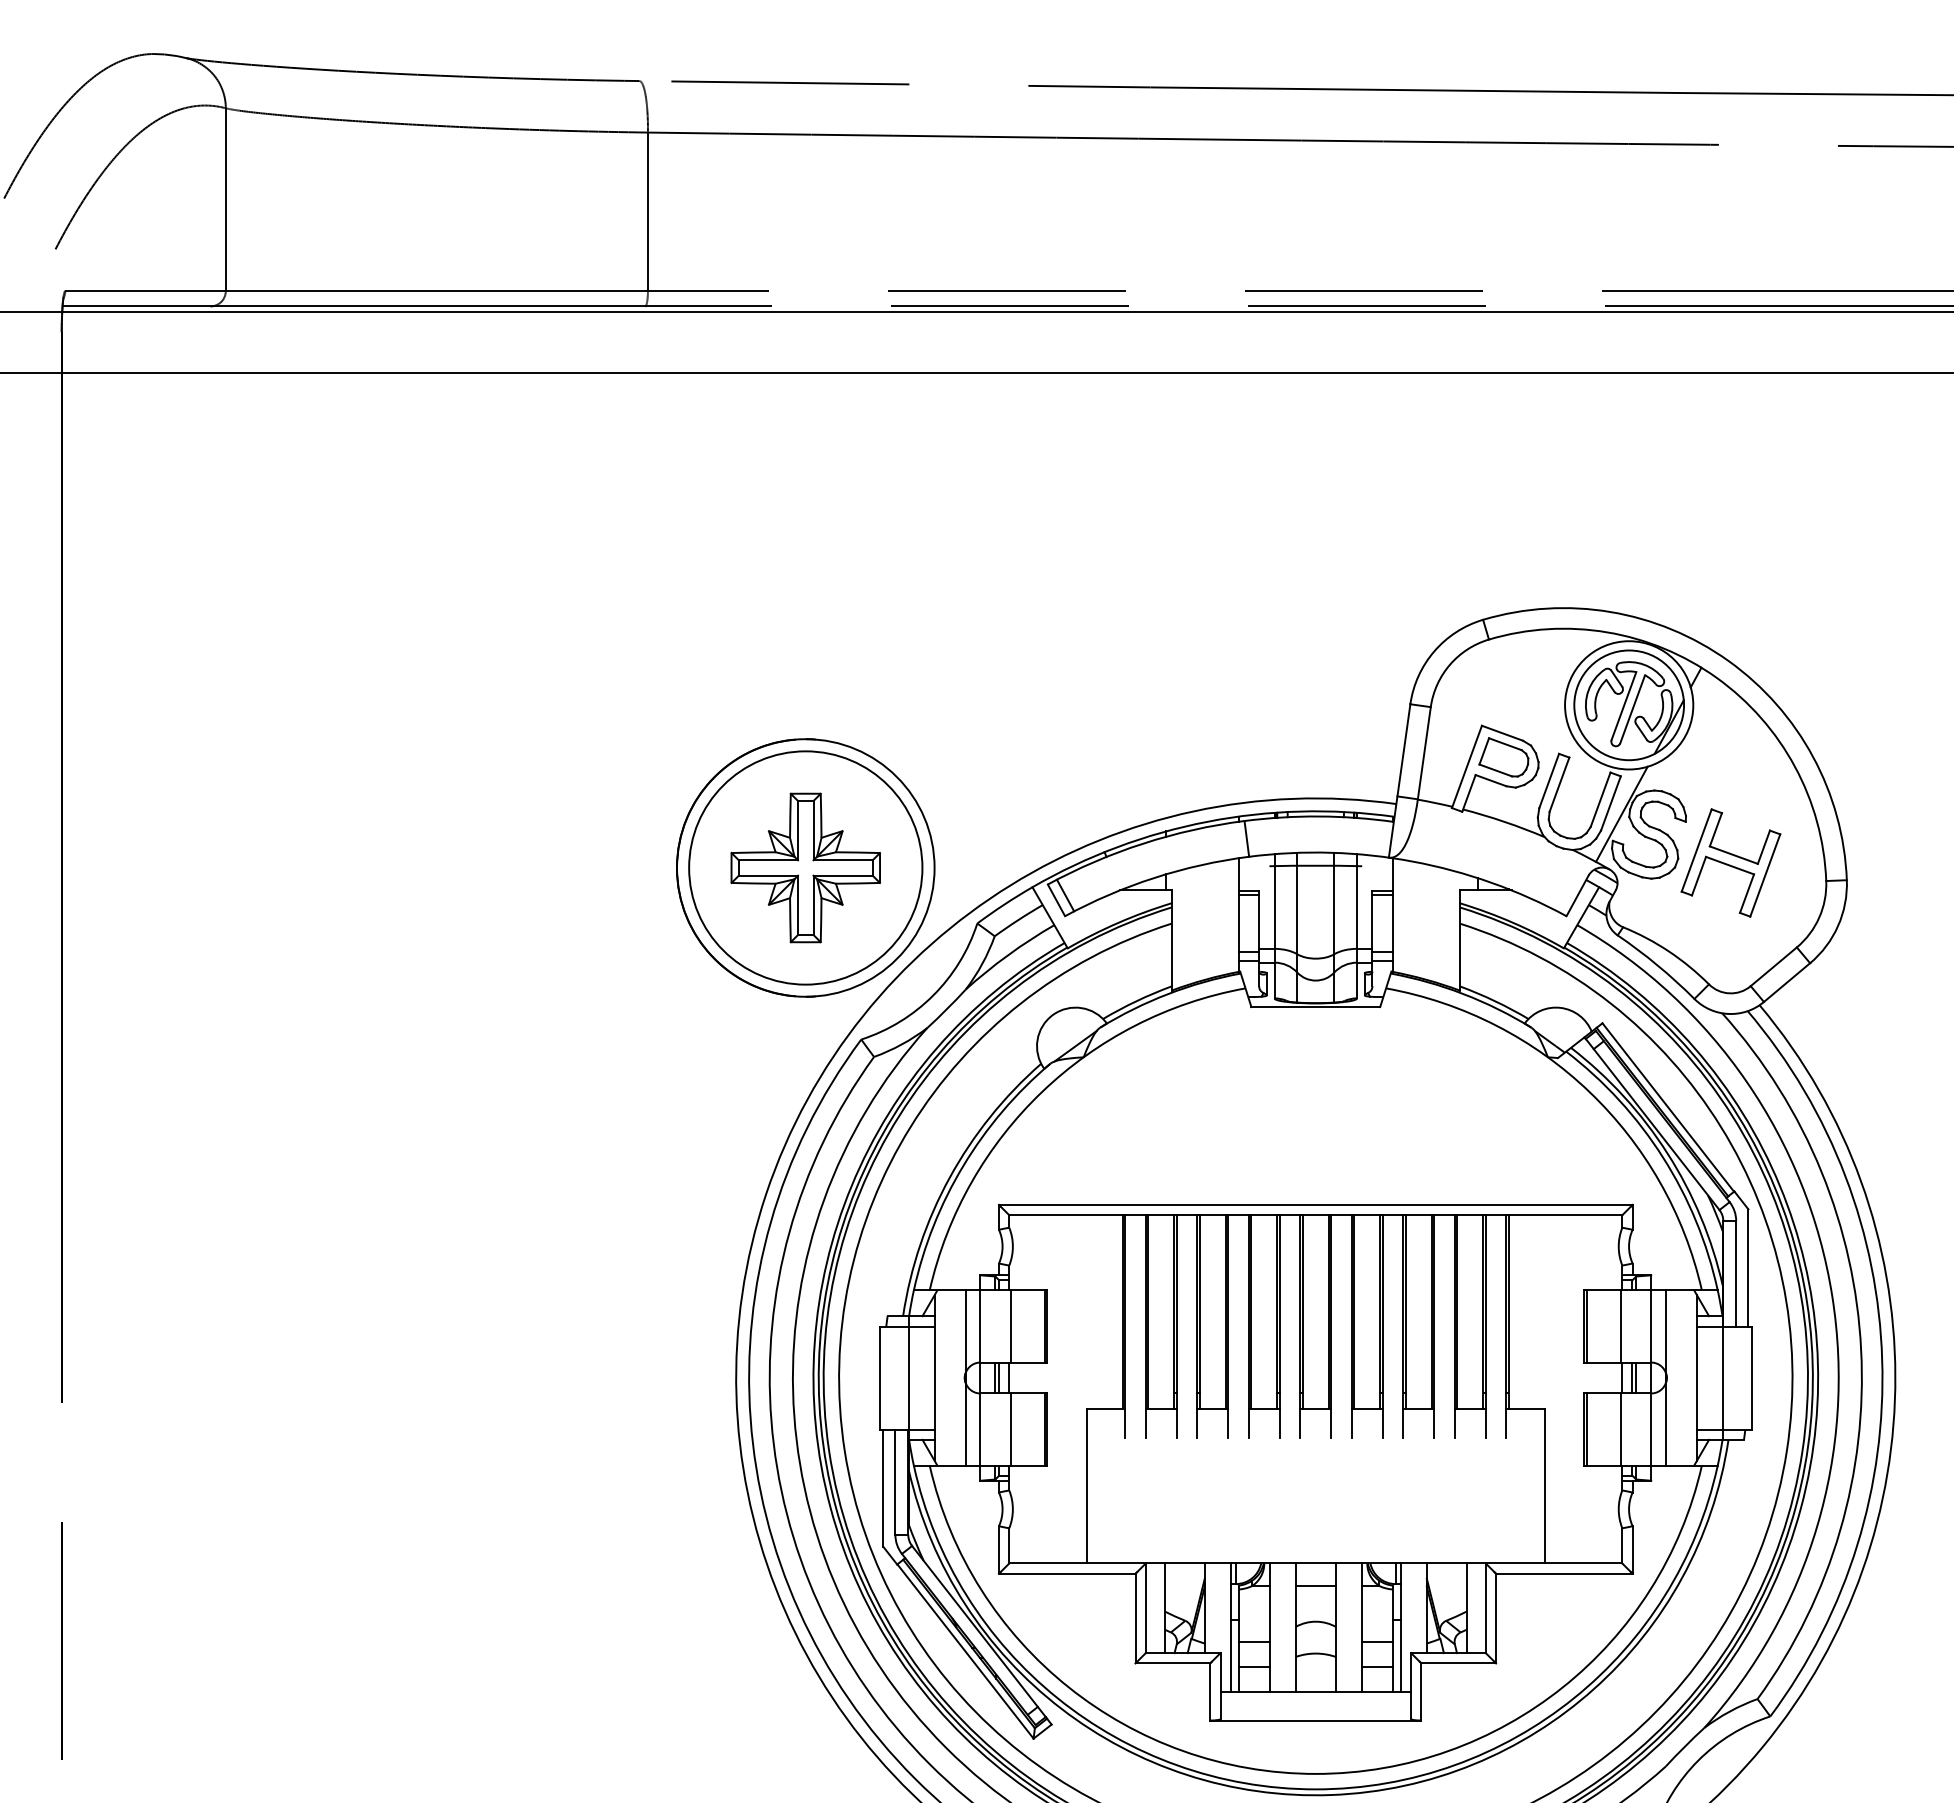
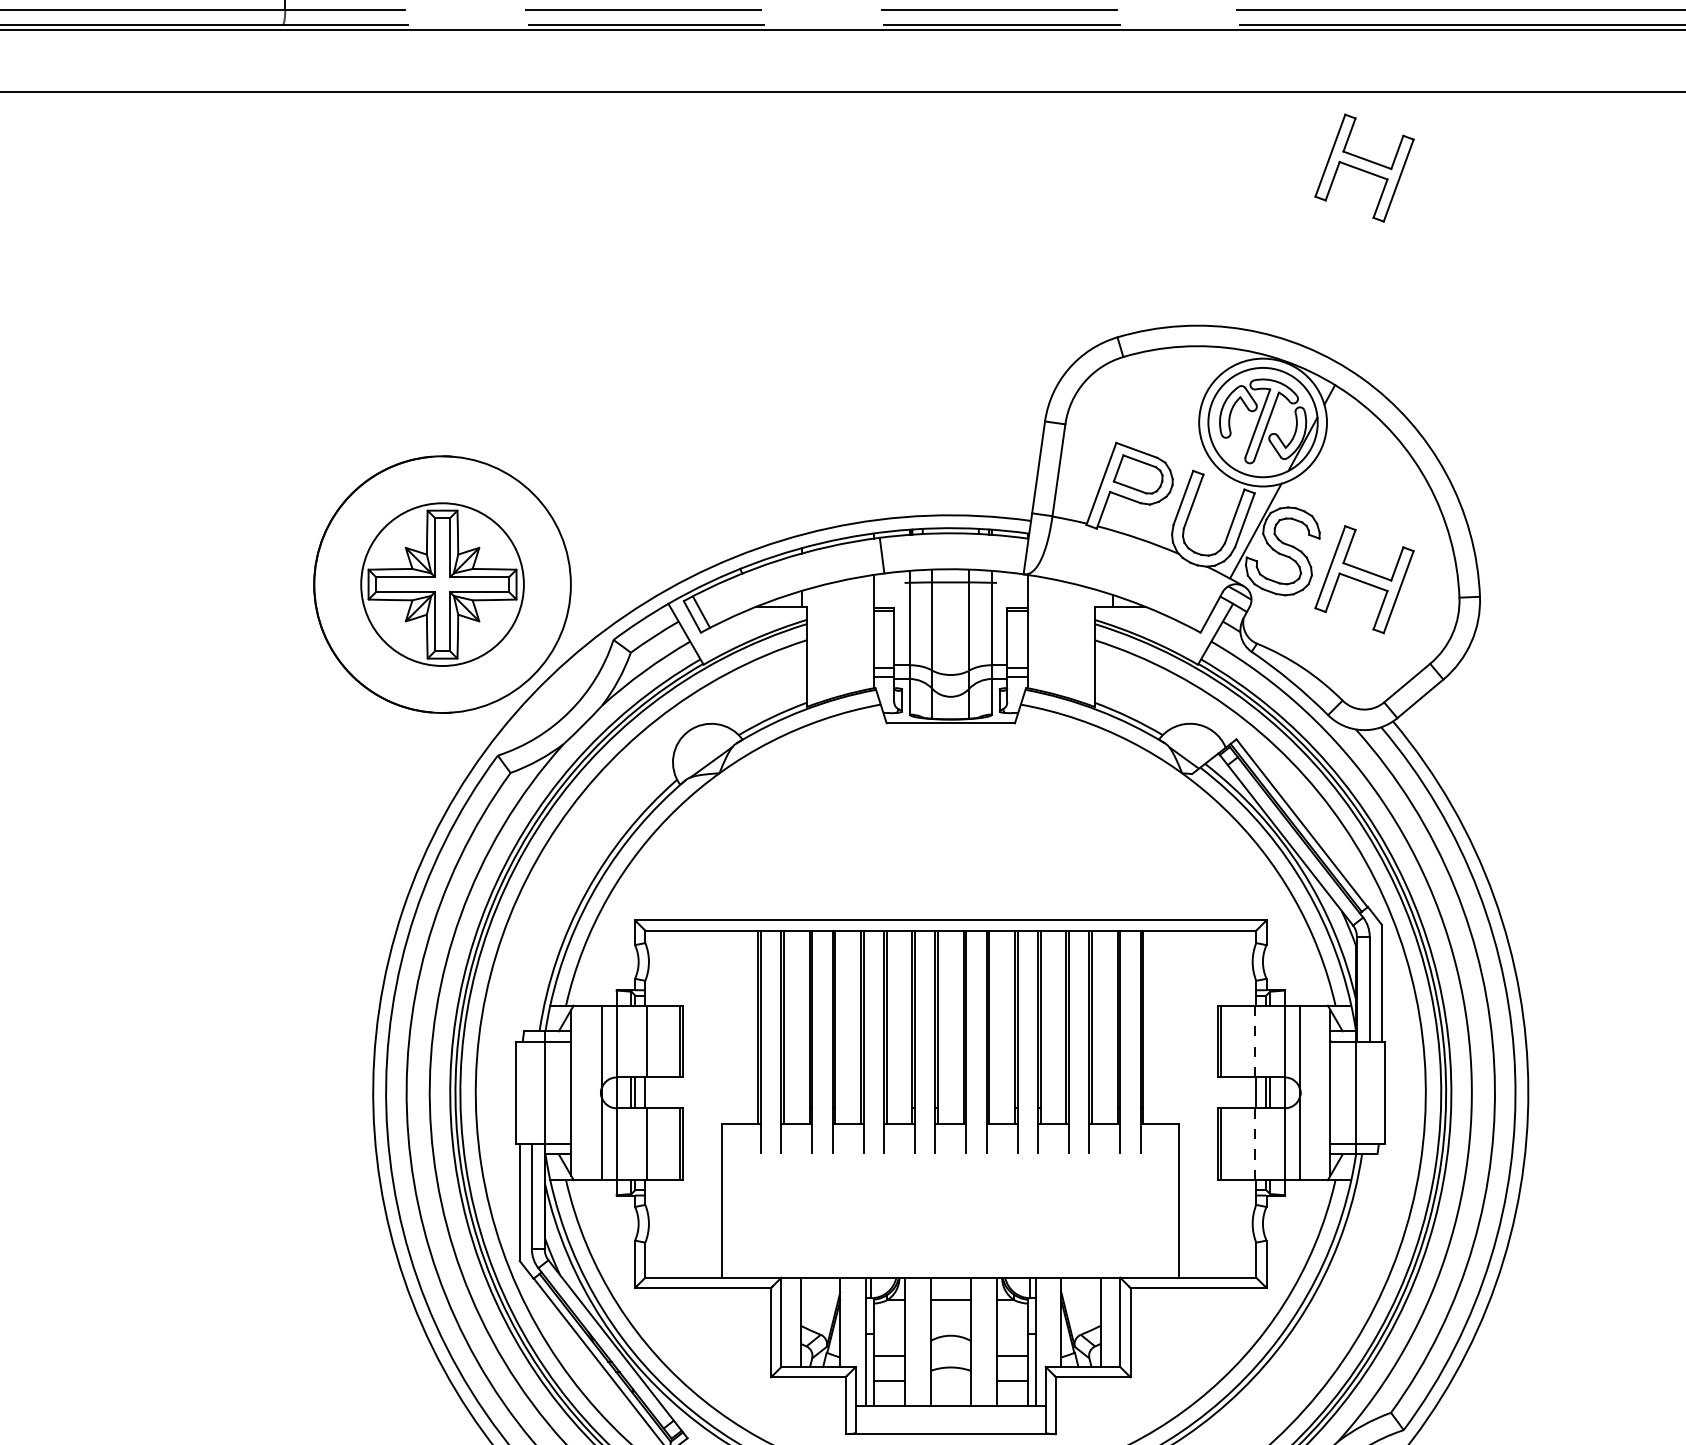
part: (1730, 449) -> (1364, 167), added
circle: (805, 867) -> (442, 584), size x0.7
line: (1620, 1326) -> (1254, 1041), solid -> dashed
line: (1620, 1429) -> (1254, 1144), solid -> dashed

